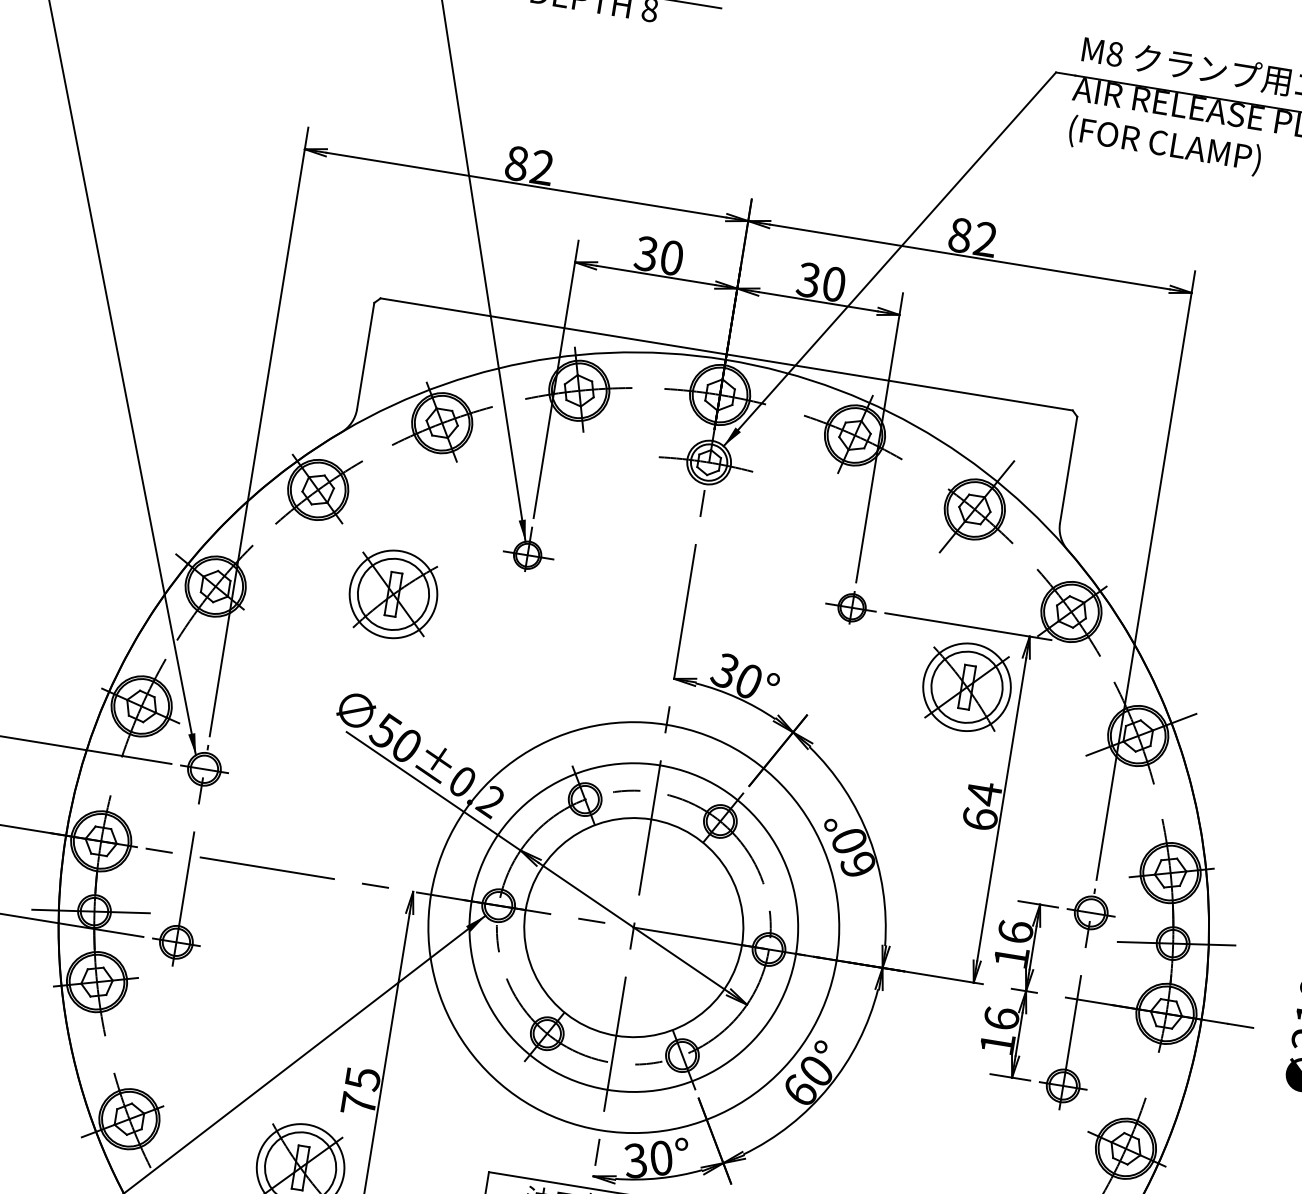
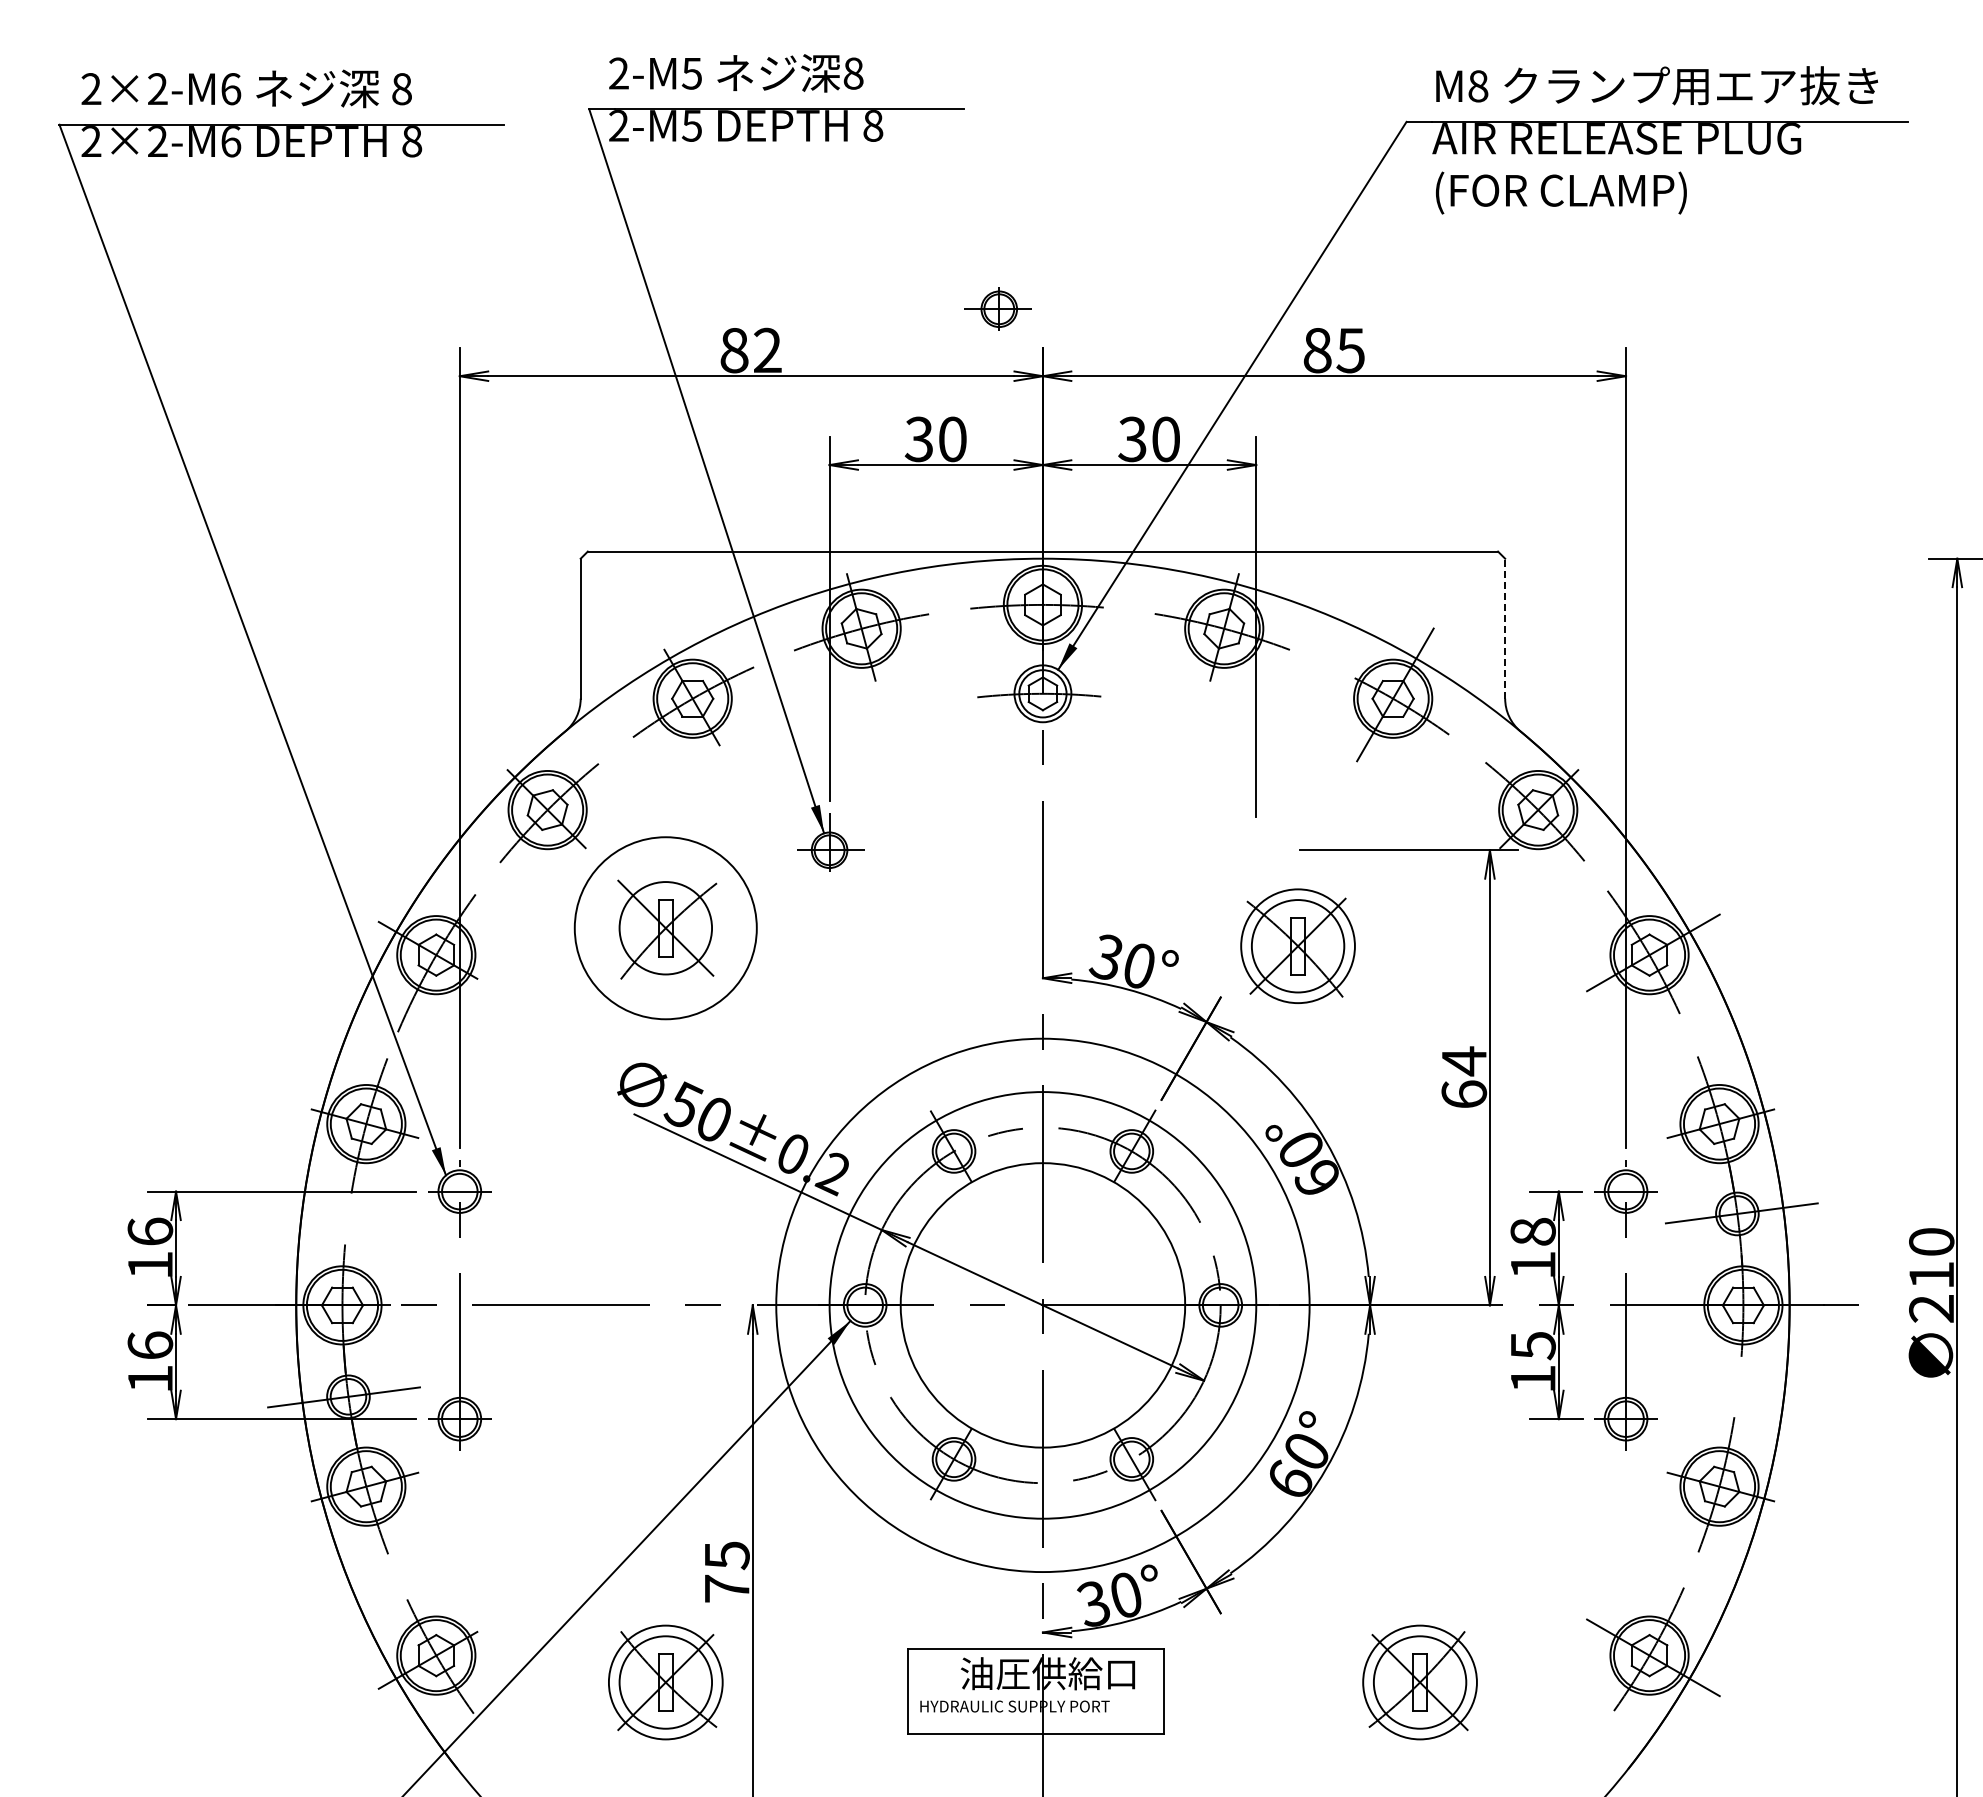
text: (985, 239) -> (1350, 350), 82 -> 85
line: (1068, 469) -> (1505, 628), solid -> dashed
circle: (393, 594) -> (665, 928), size x1.6
part: (850, 607) -> (997, 308), moved
part: (966, 686) -> (1297, 945), moved
text: (1015, 931) -> (1532, 1231), 16 -> 18
text: (1001, 1018) -> (1532, 1345), 16 -> 15

